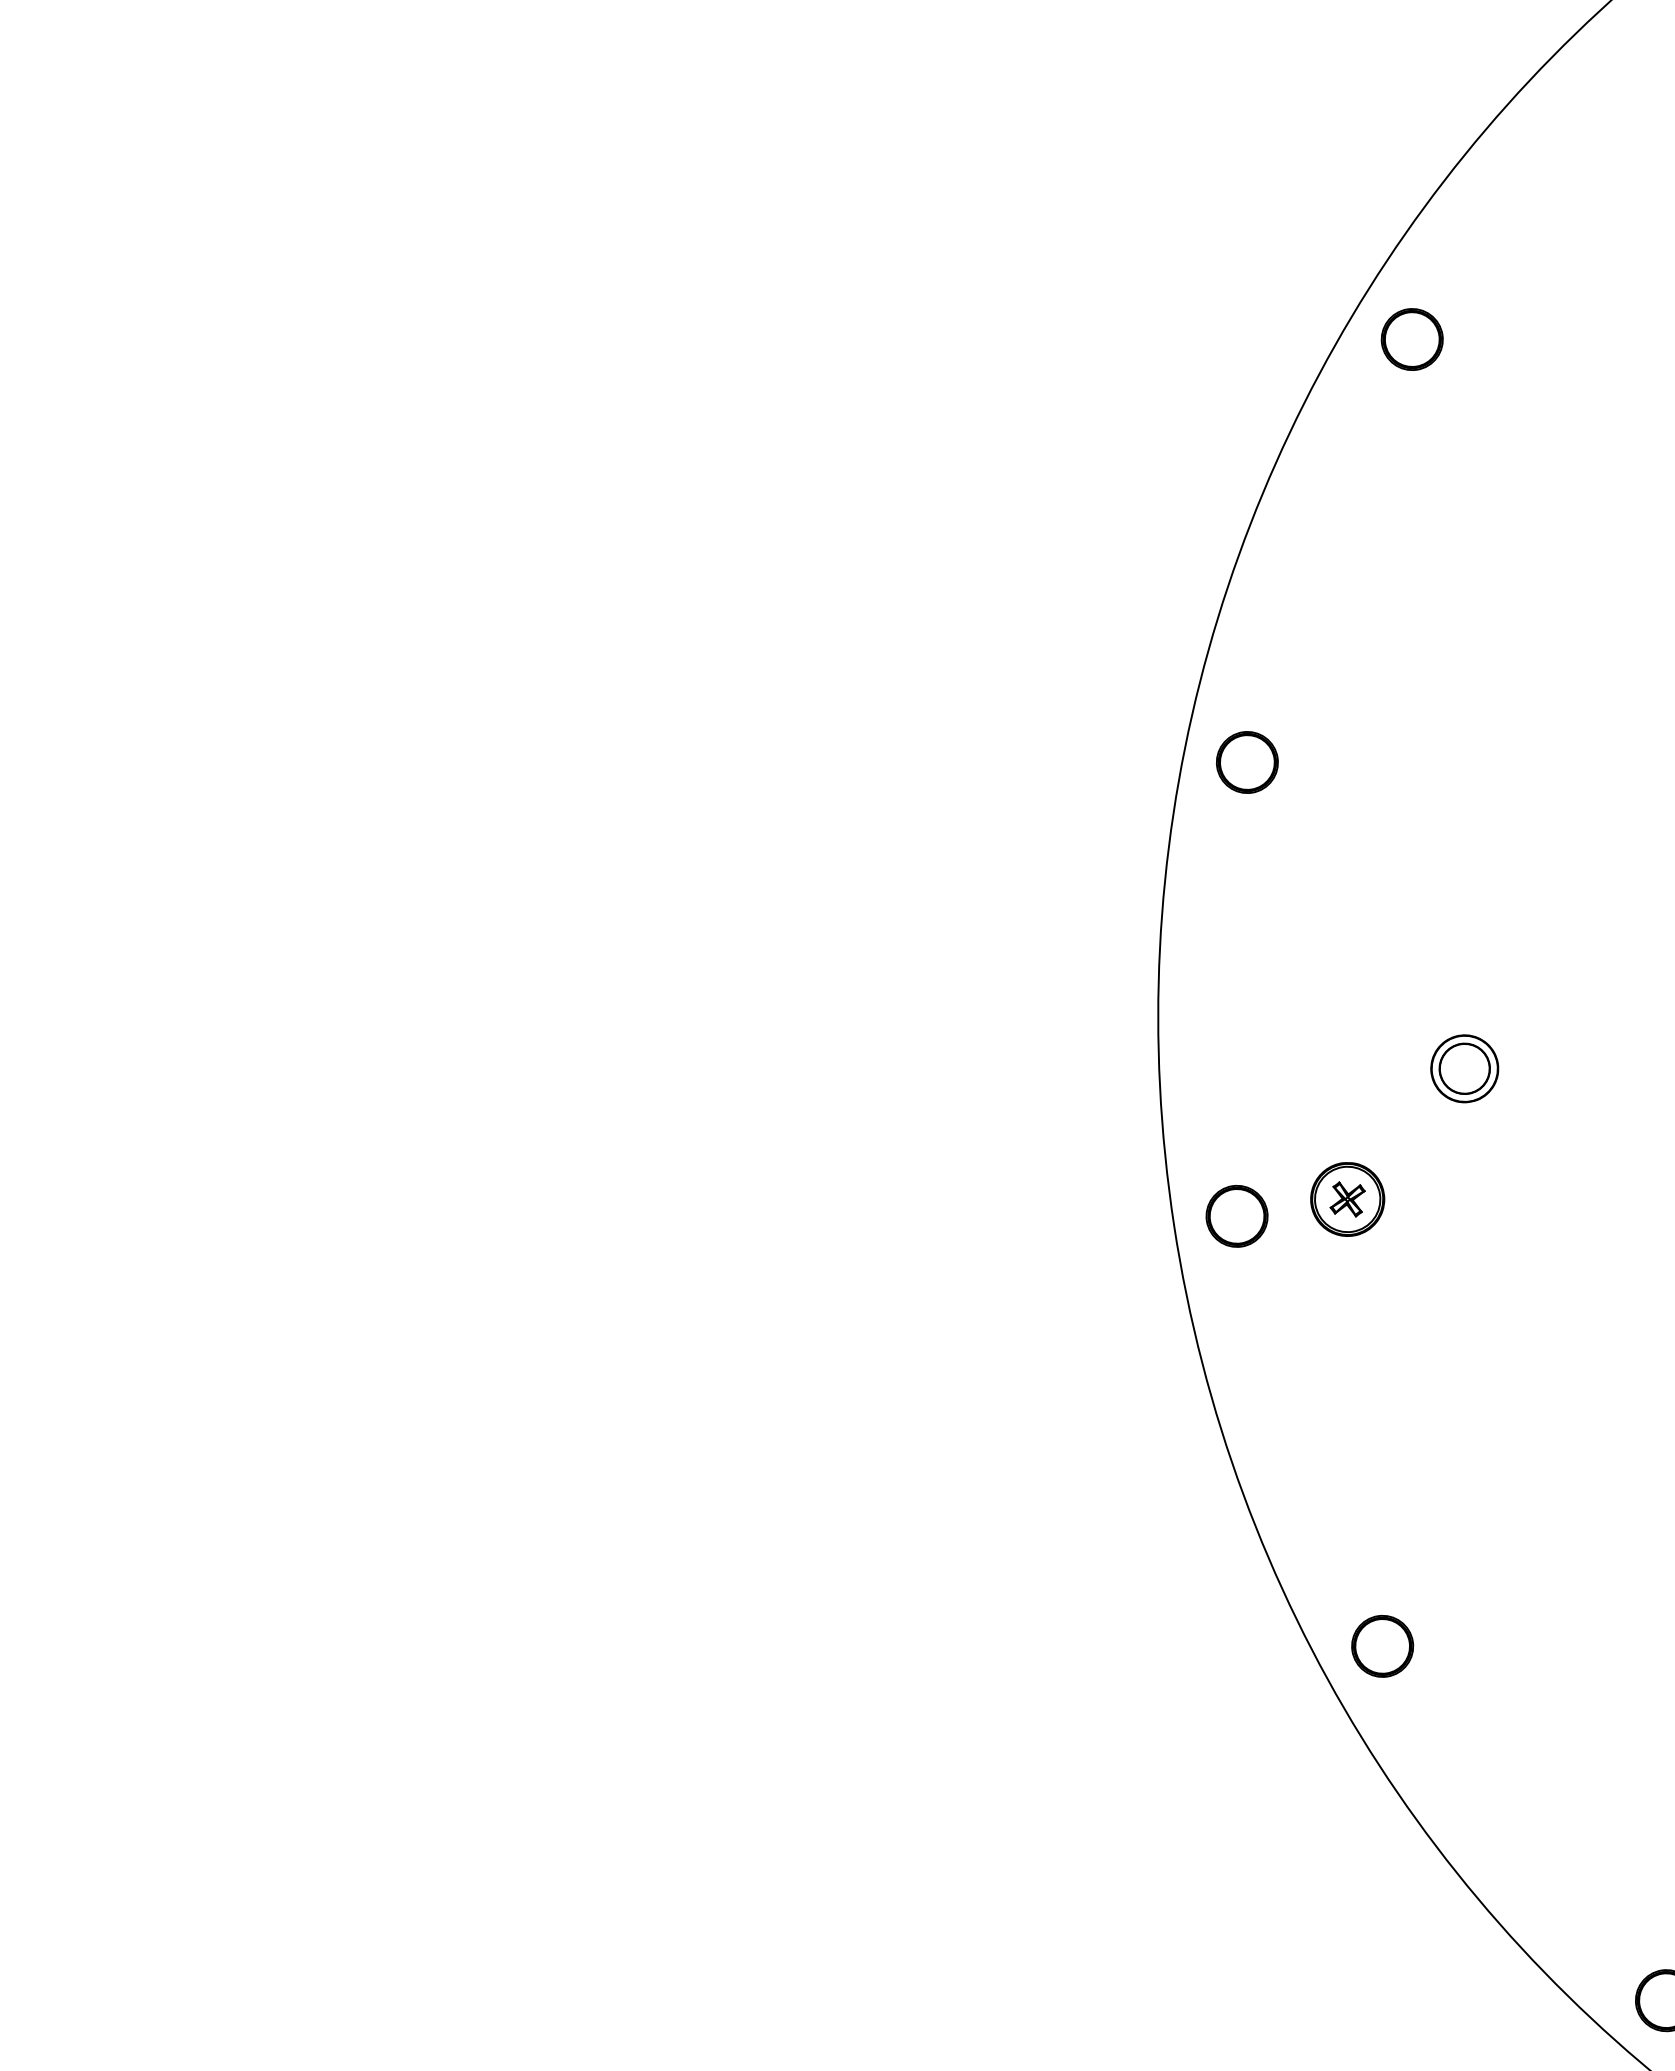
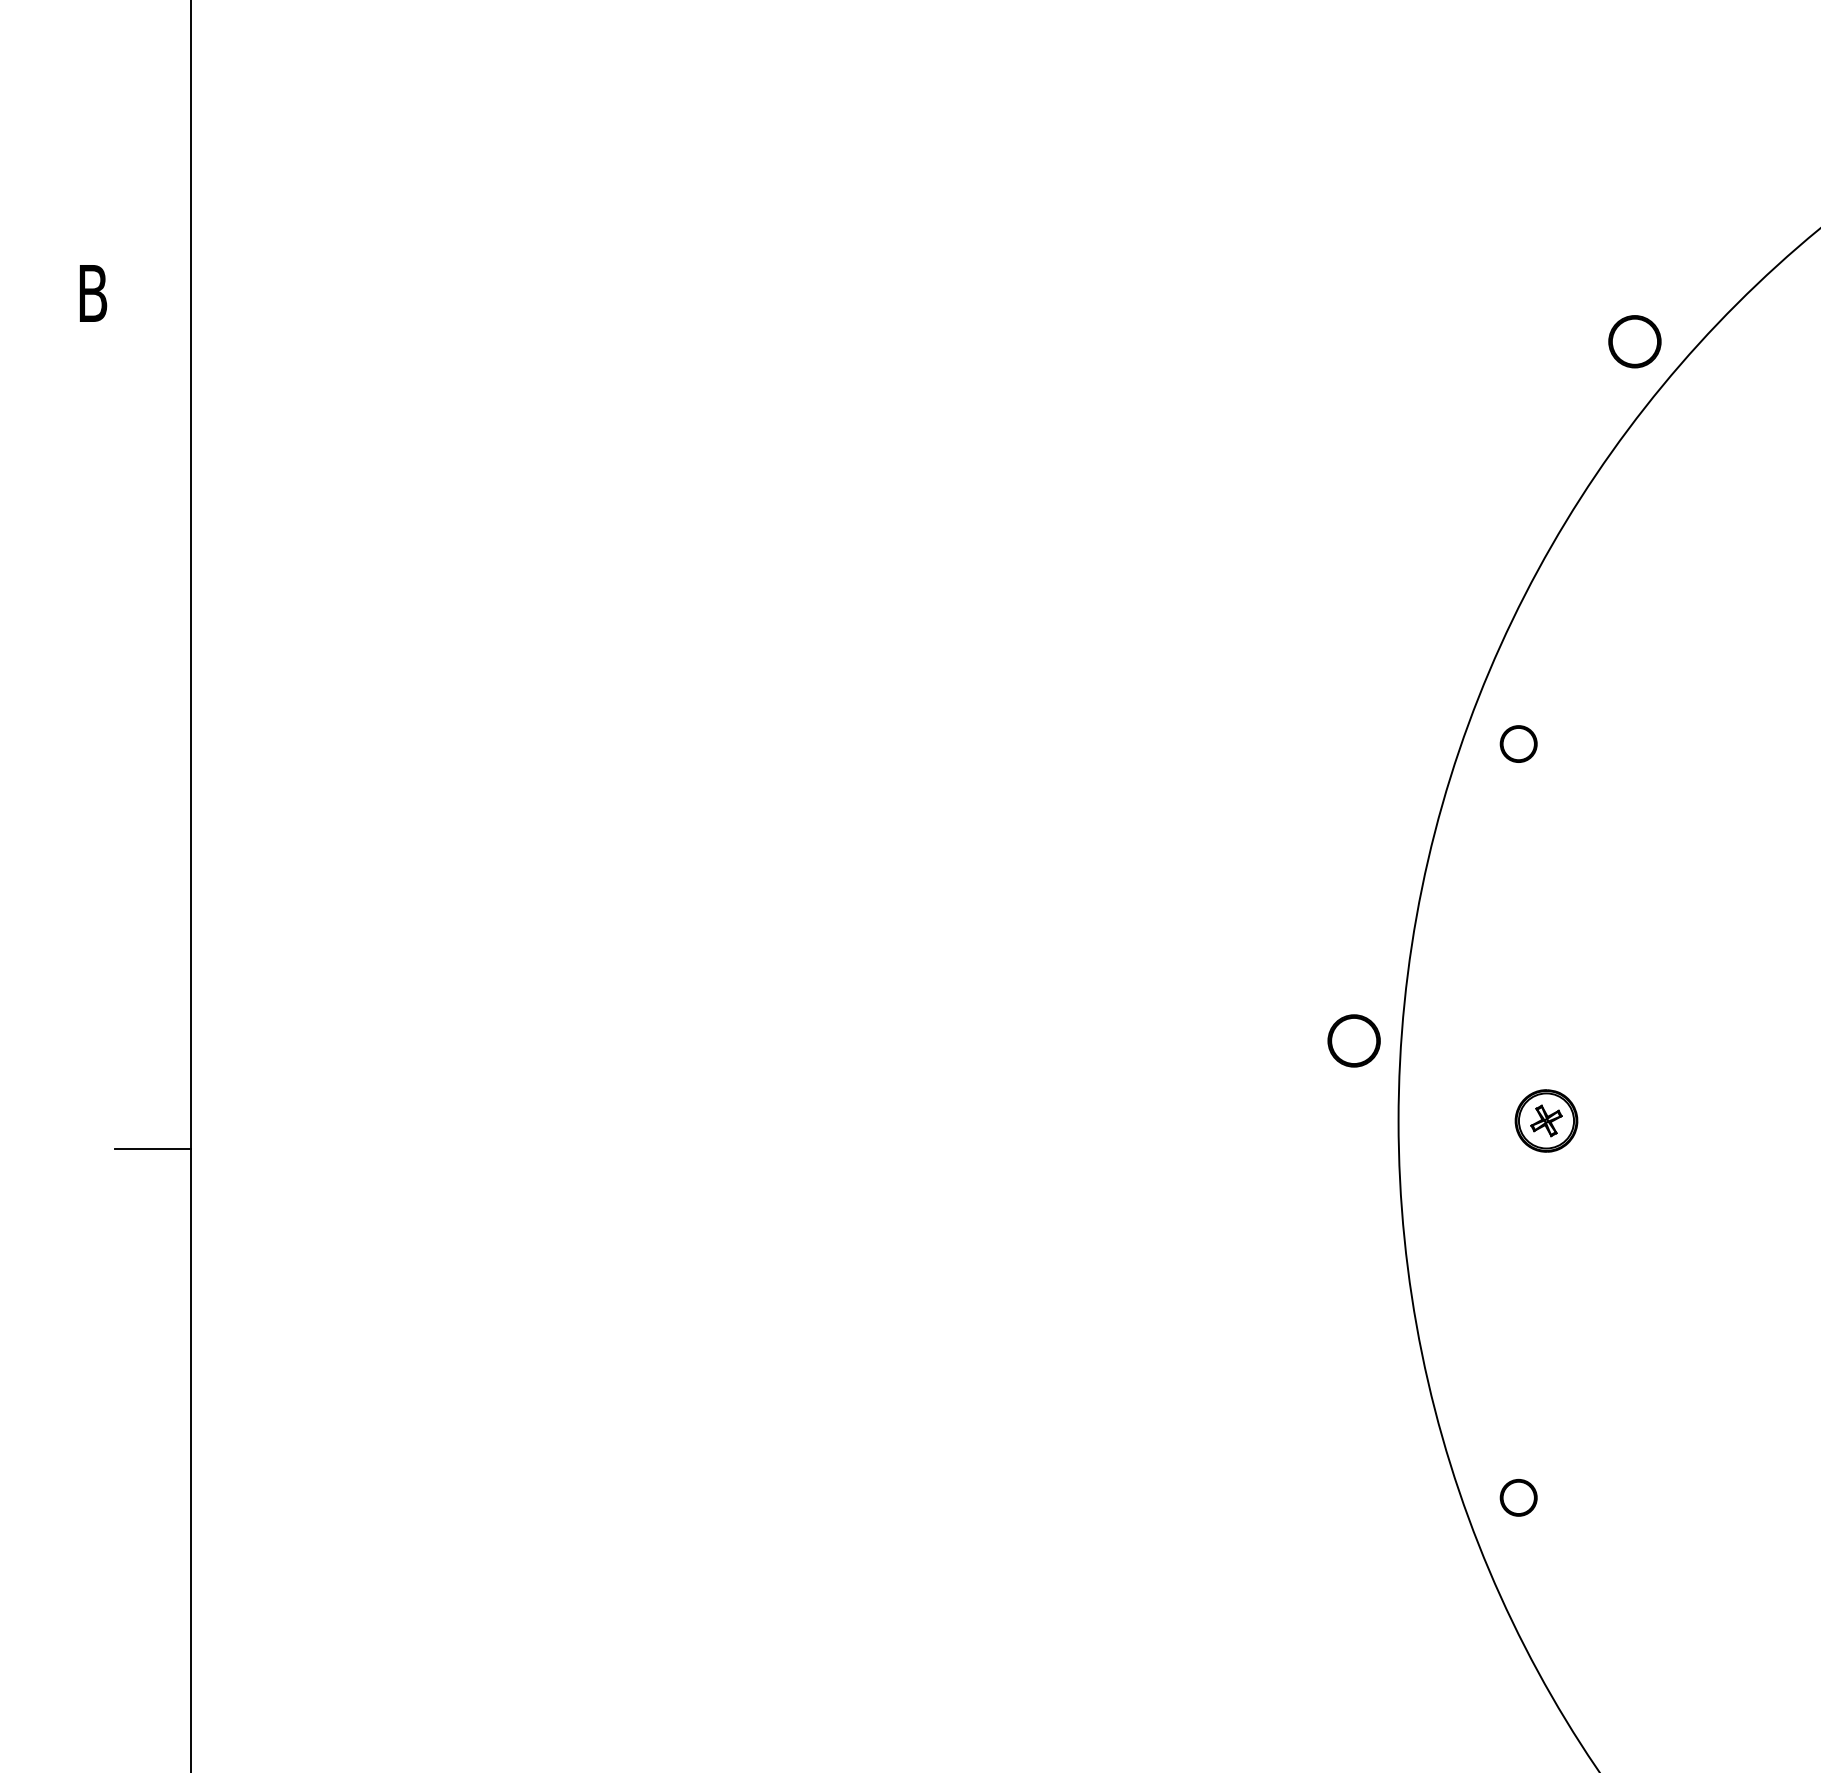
part: (1411, 339) -> (1634, 341), moved
part: (1247, 761) -> (1518, 743), size x0.7
part: (1464, 1068) -> (1660, 1026), removed
part: (1236, 1215) -> (1353, 1040), moved
part: (1382, 1646) -> (1518, 1497), size x0.7

